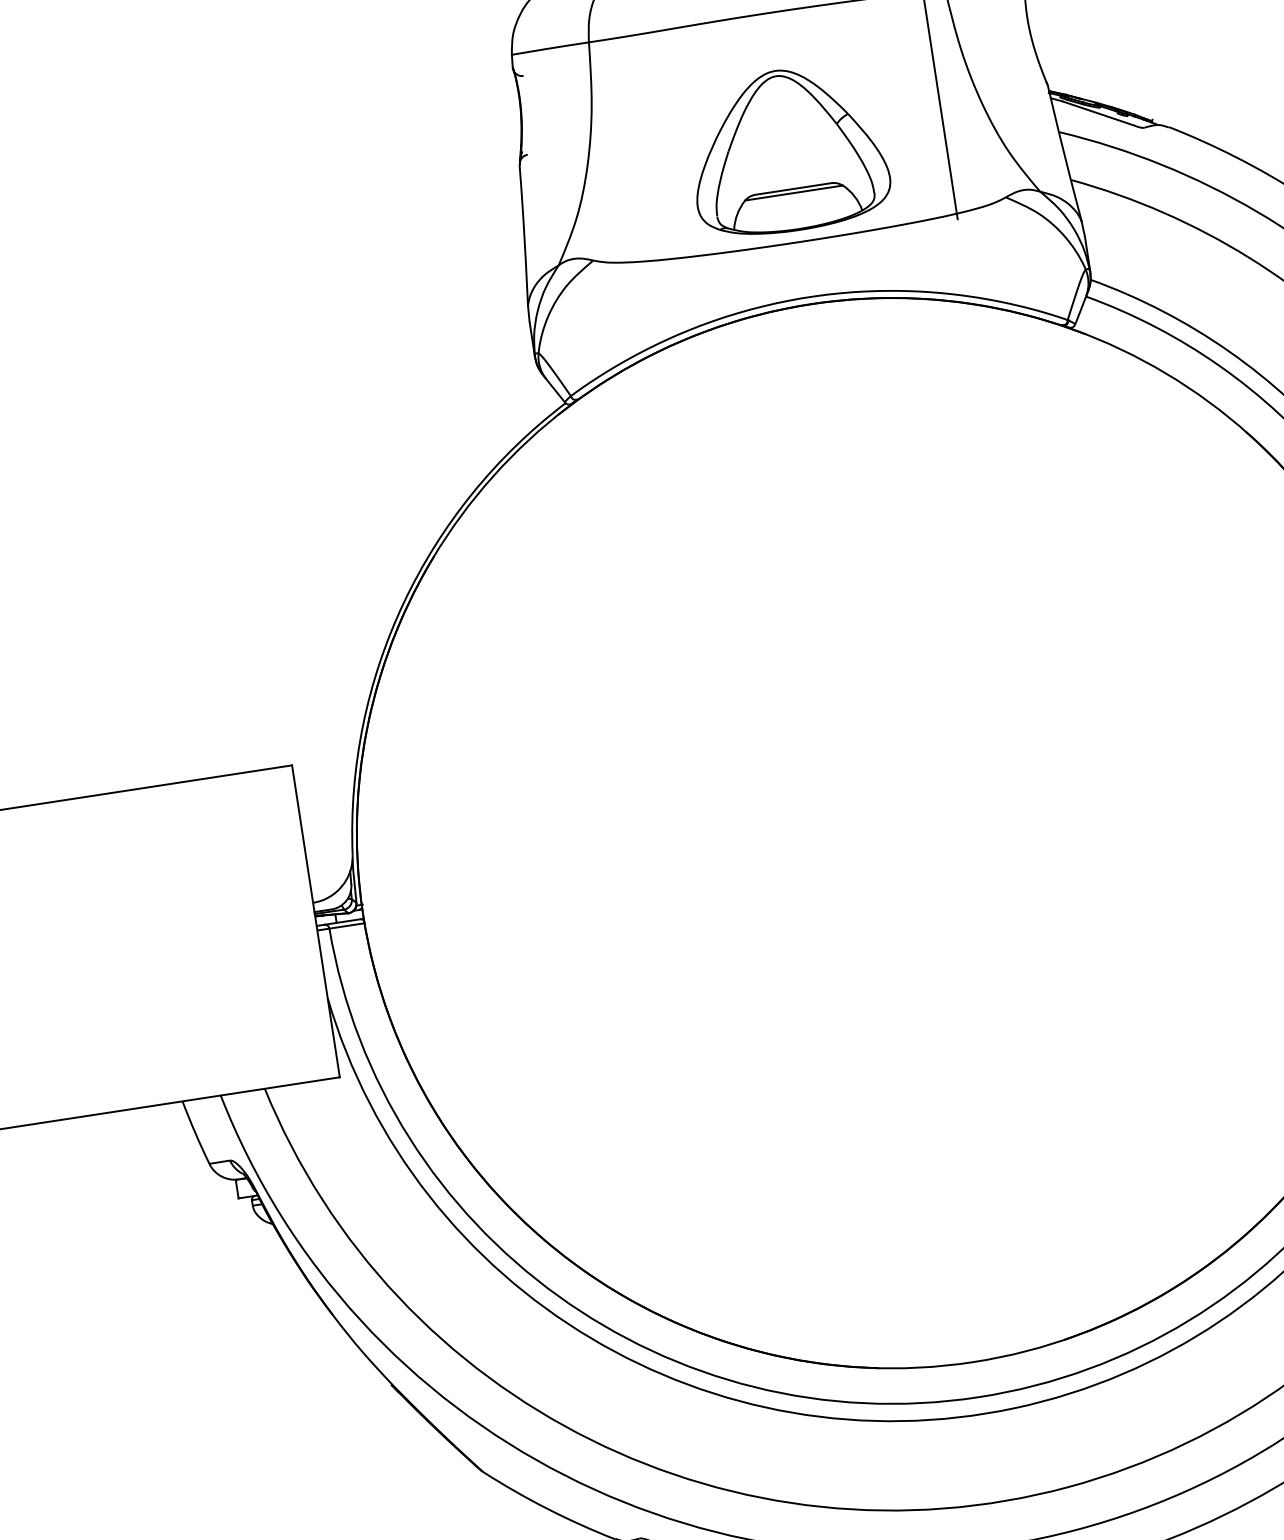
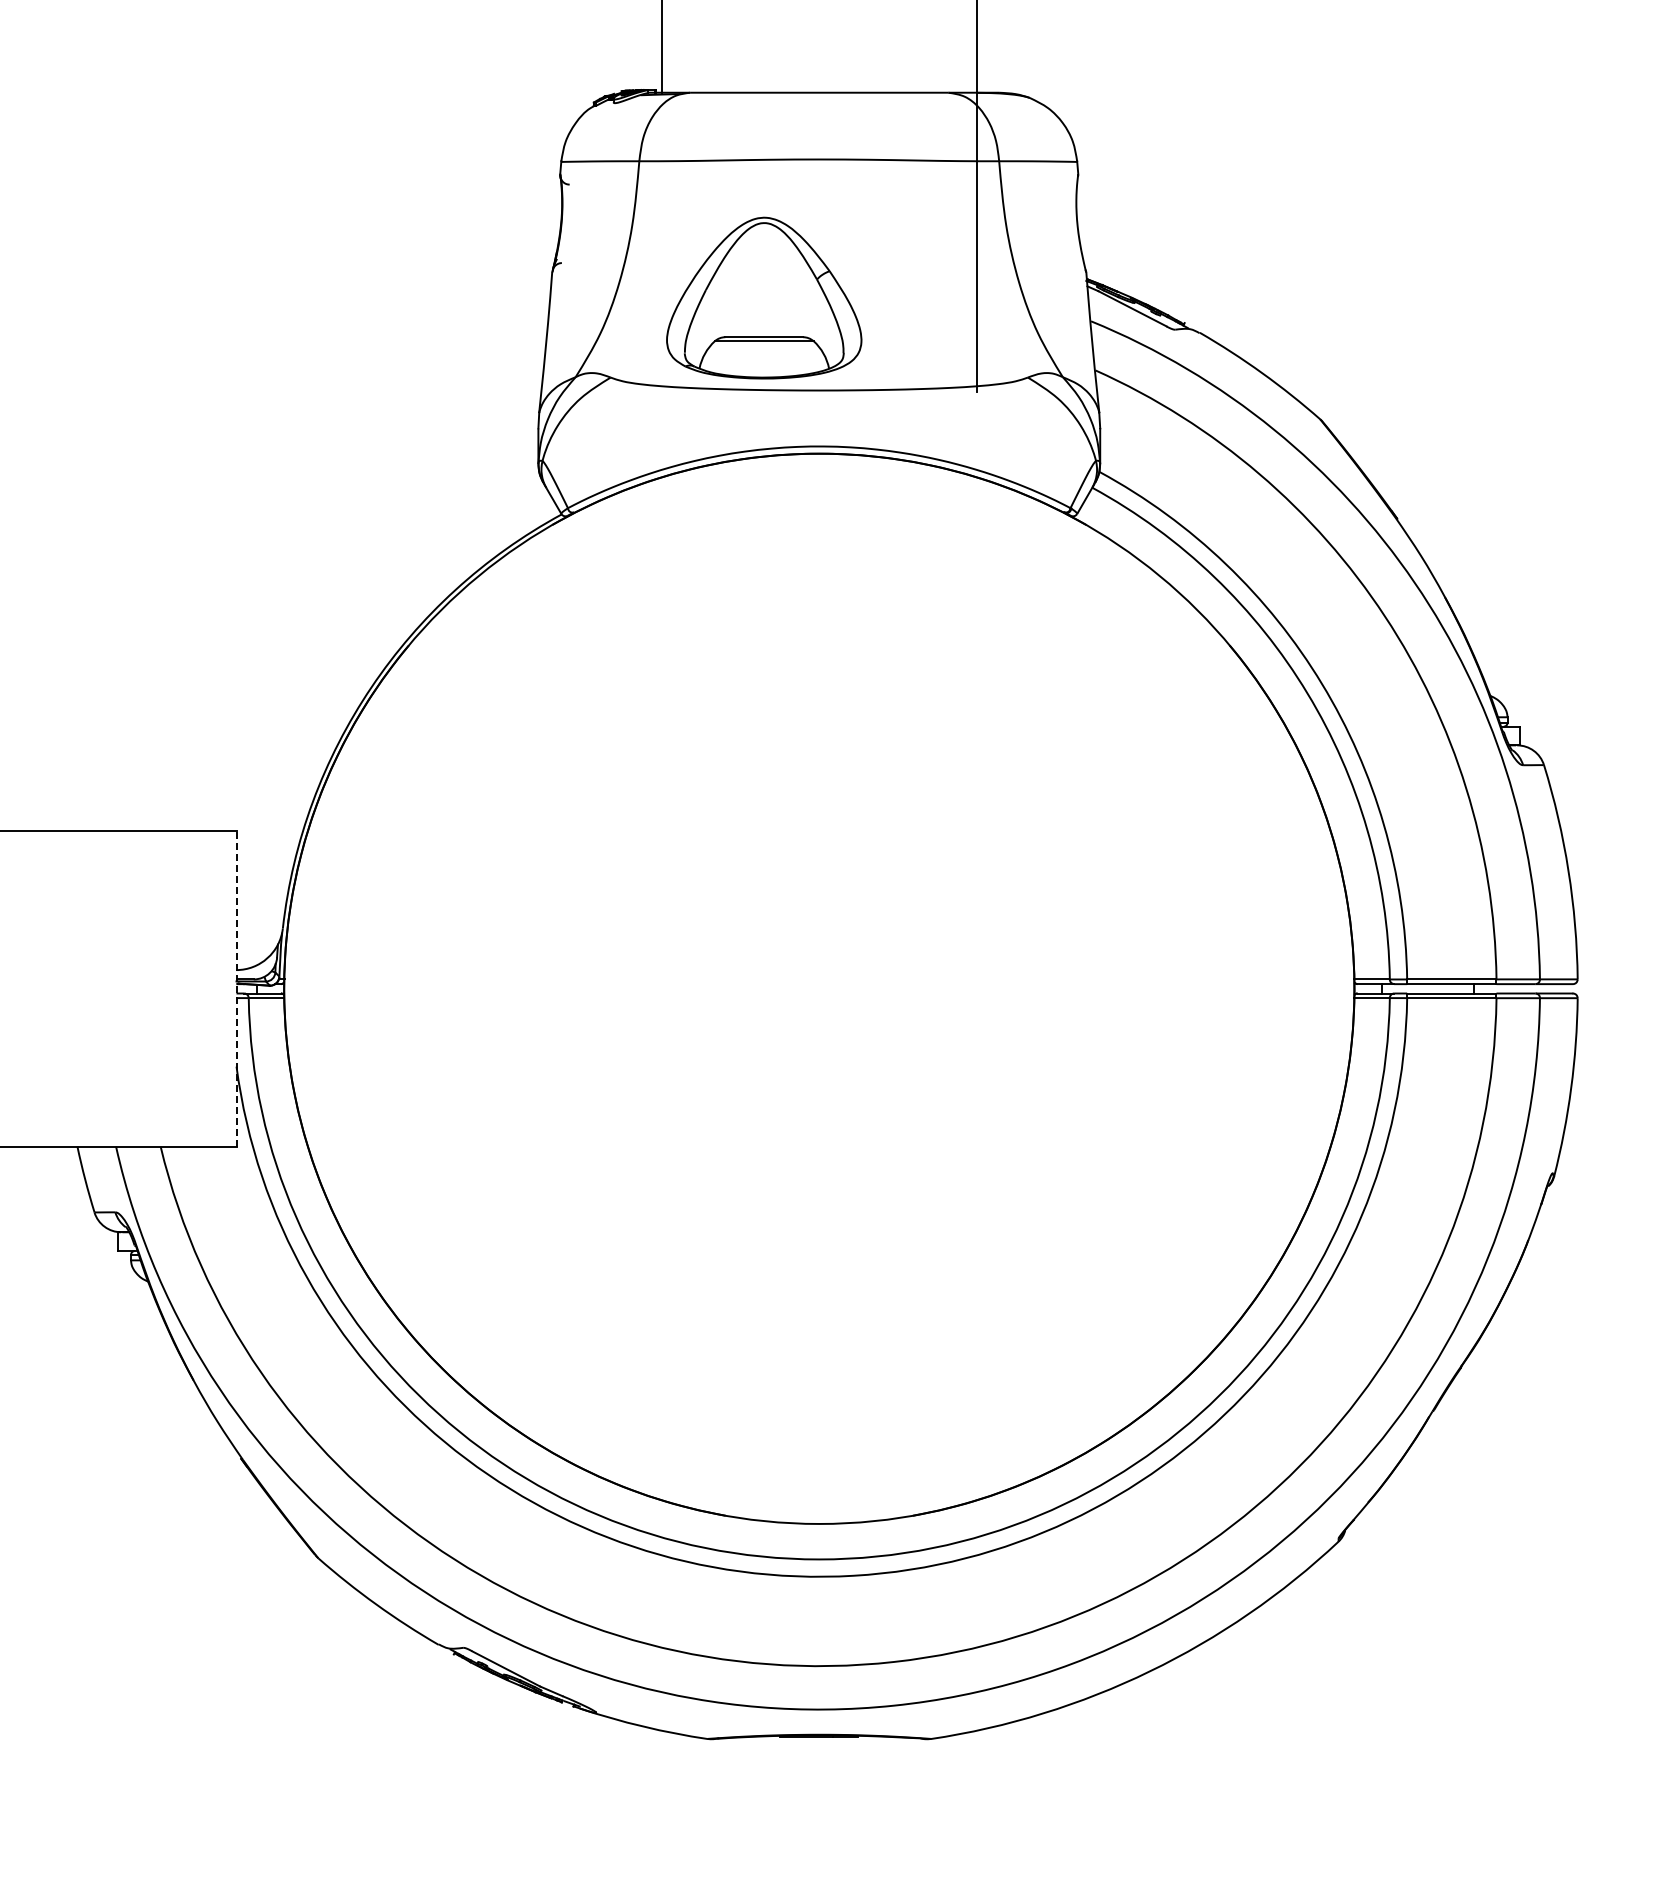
part: (787, 149) -> (764, 297), moved
line: (315, 921) -> (236, 988), solid -> dashed

